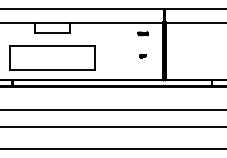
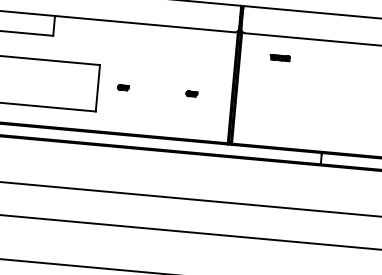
part: (142, 33) -> (279, 57), moved
part: (107, 56) -> (122, 88), added

